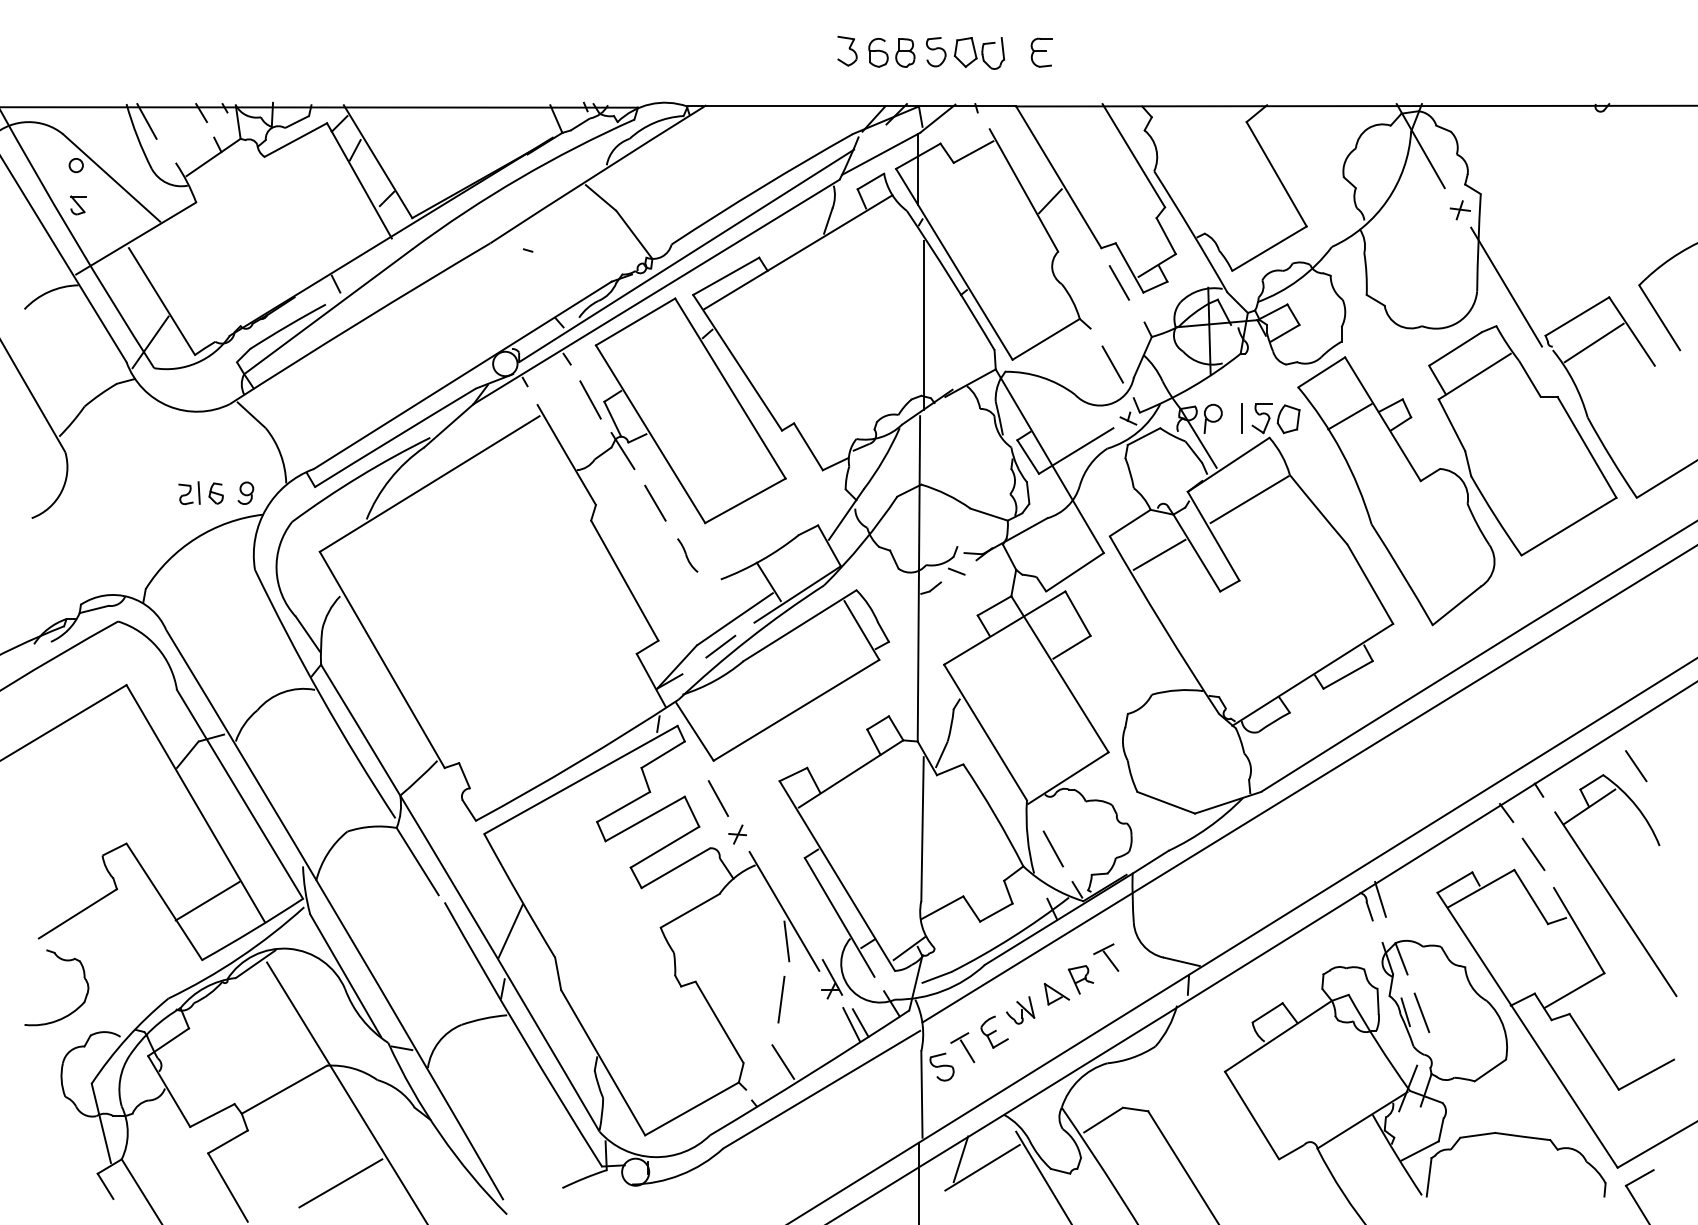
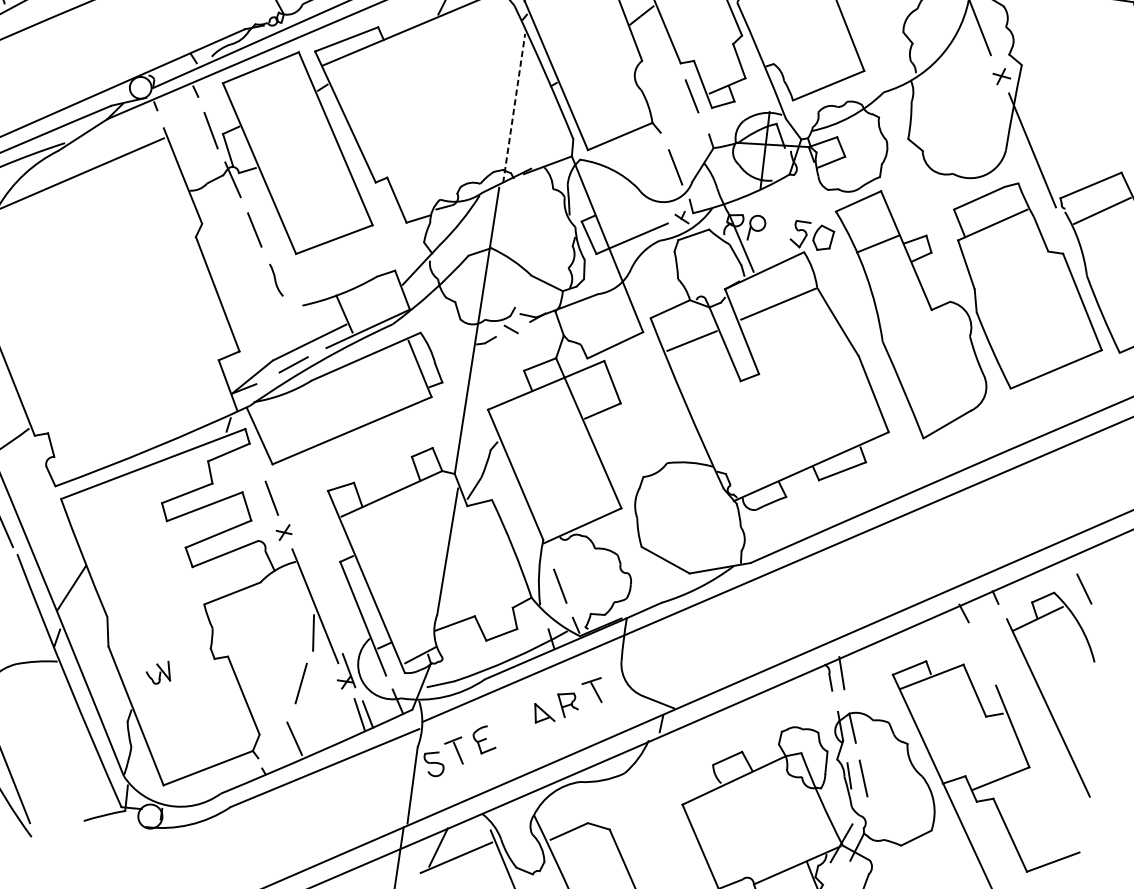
line: (923, 325) -> (513, 108), solid -> dashed
line: (1241, 418) -> (781, 231), removed
line: (1533, 854) -> (982, 653), removed
part: (1020, 1010) -> (158, 672), moved

